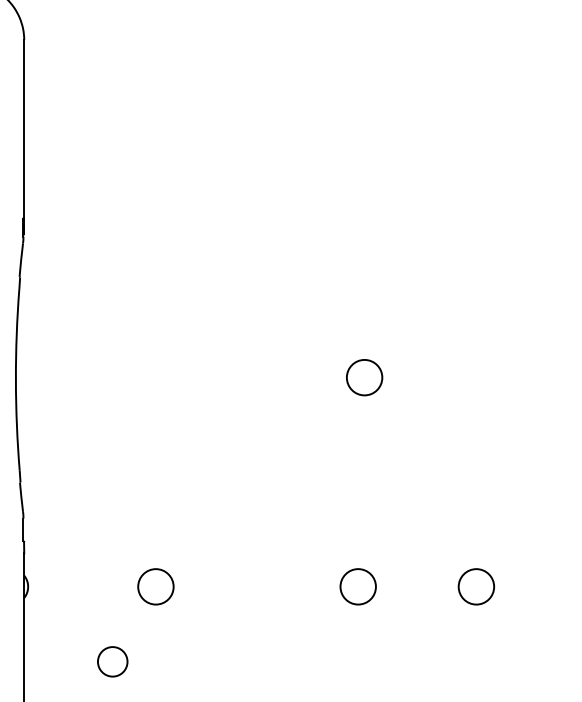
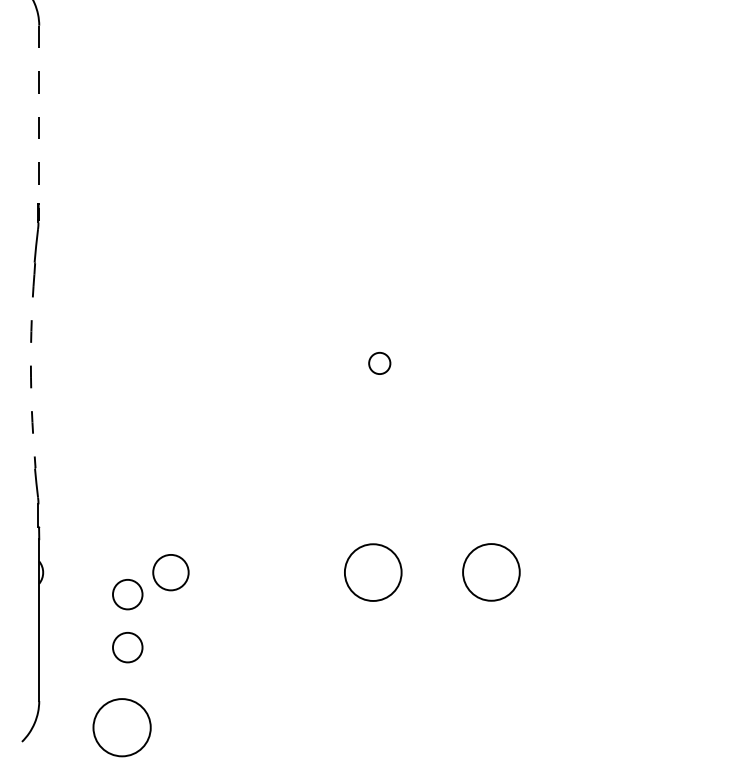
line: (24, 137) -> (39, 123), solid -> dashed
circle: (364, 377) -> (379, 363), size x0.6
arc: (15, 379) -> (30, 365), solid -> dashed
circle: (357, 586) -> (372, 572), size x1.6
circle: (476, 586) -> (491, 572), size x1.6
circle: (112, 608) -> (127, 594), added

